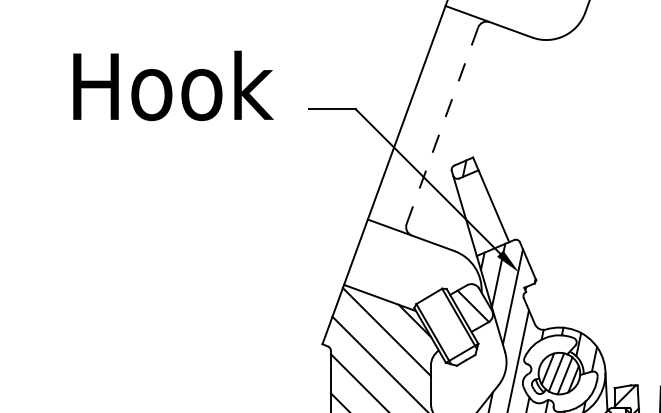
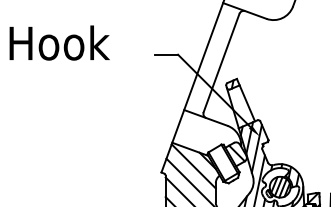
text: (172, 84) -> (59, 42), moved
line: (442, 126) -> (221, 63), dashed -> solid

